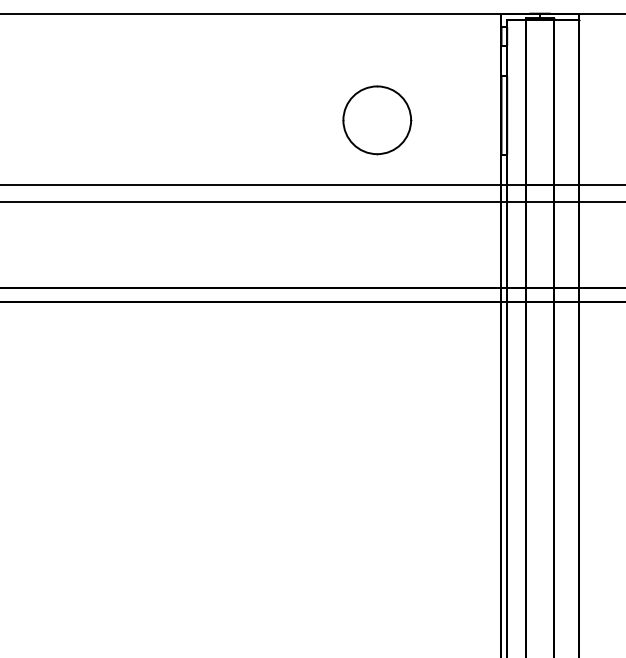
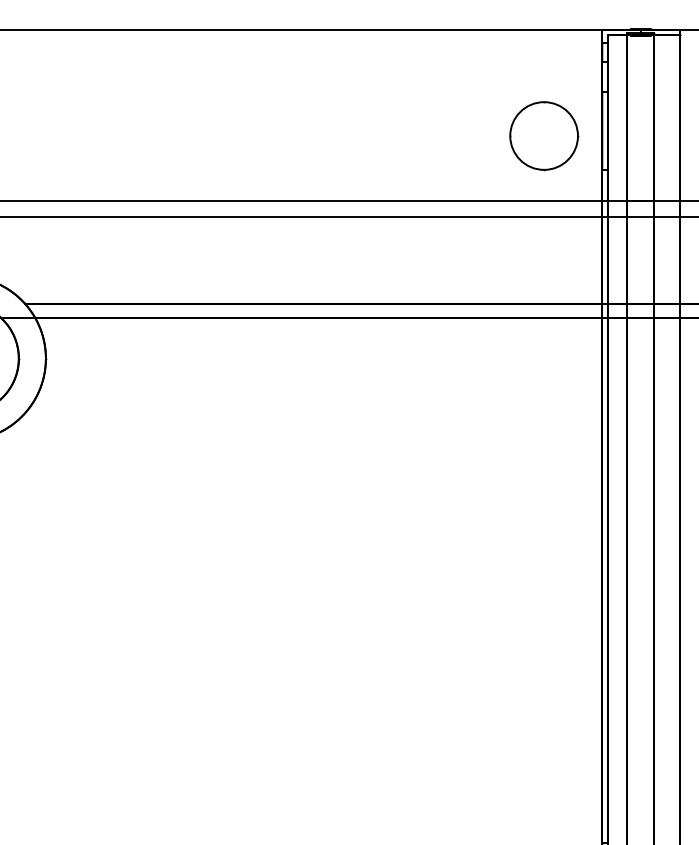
part: (377, 120) -> (544, 136), moved

